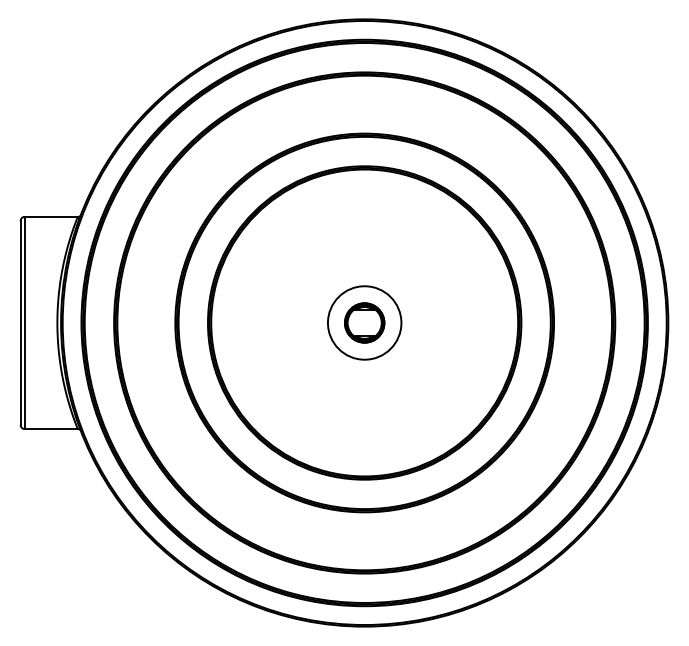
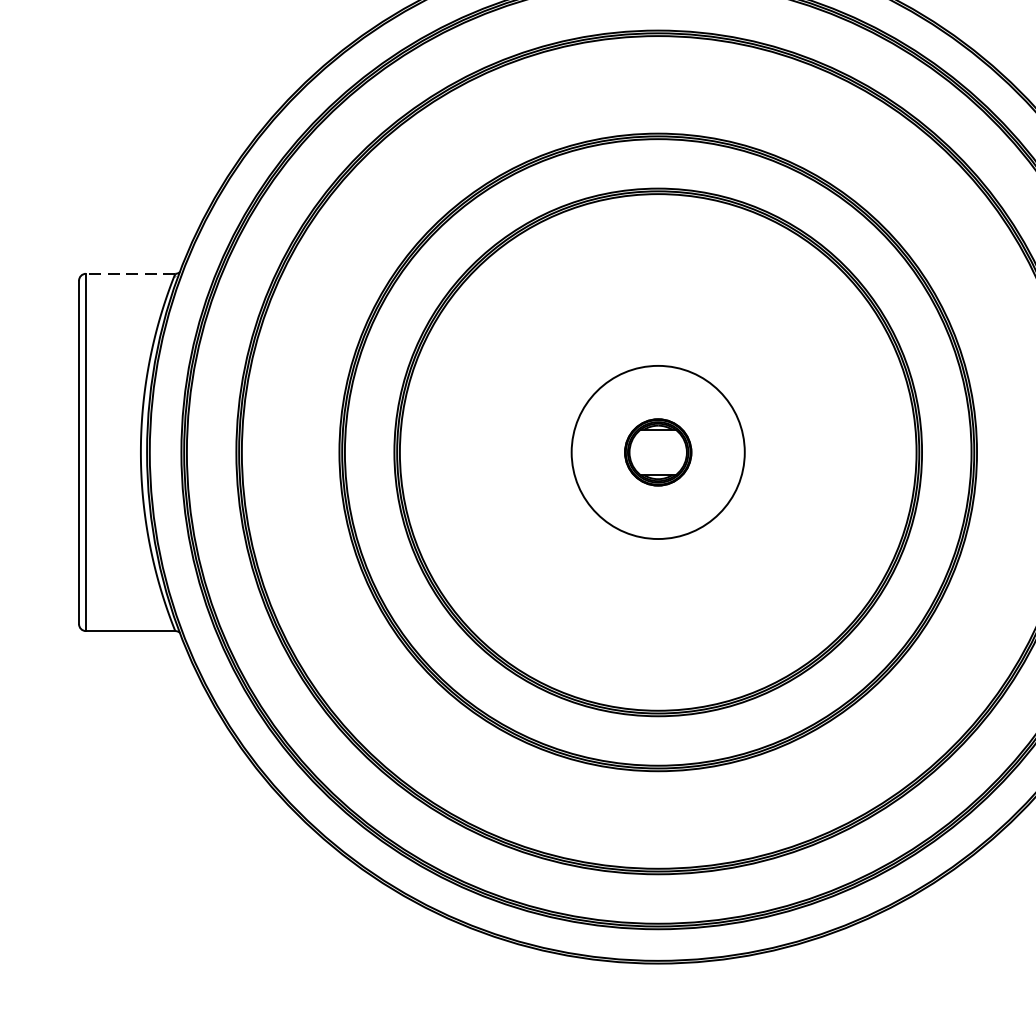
line: (51, 216) -> (130, 273), solid -> dashed
circle: (364, 322) -> (657, 451), size x1.4

